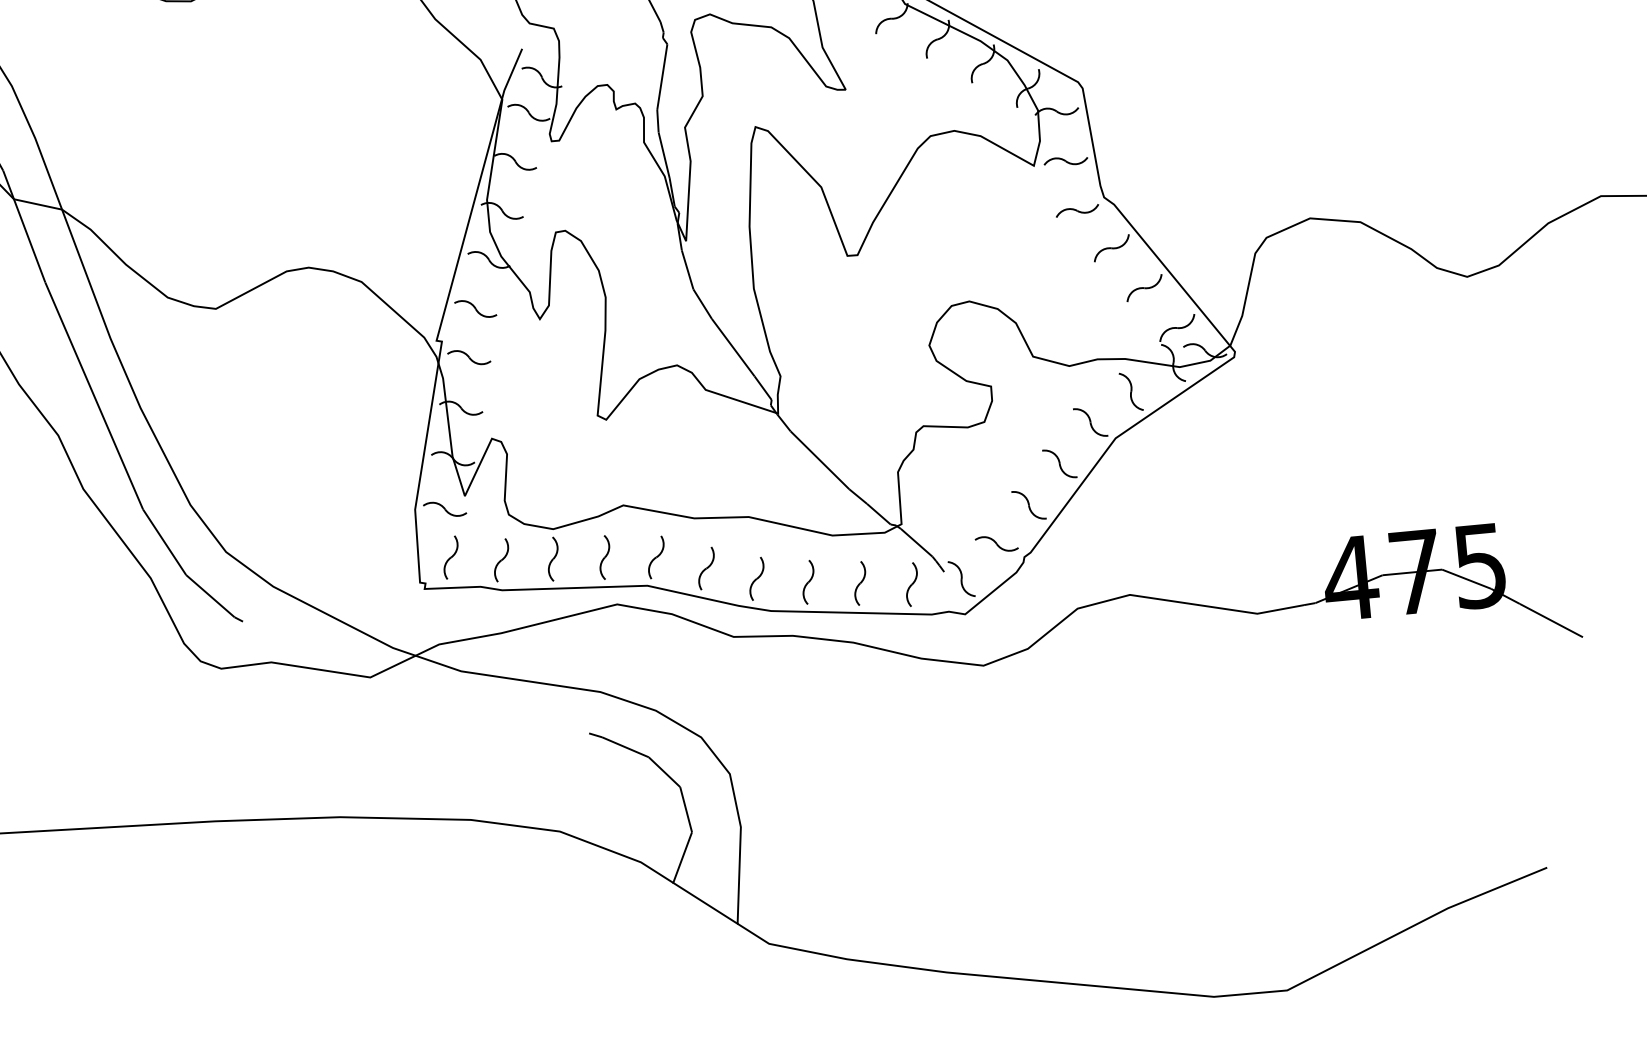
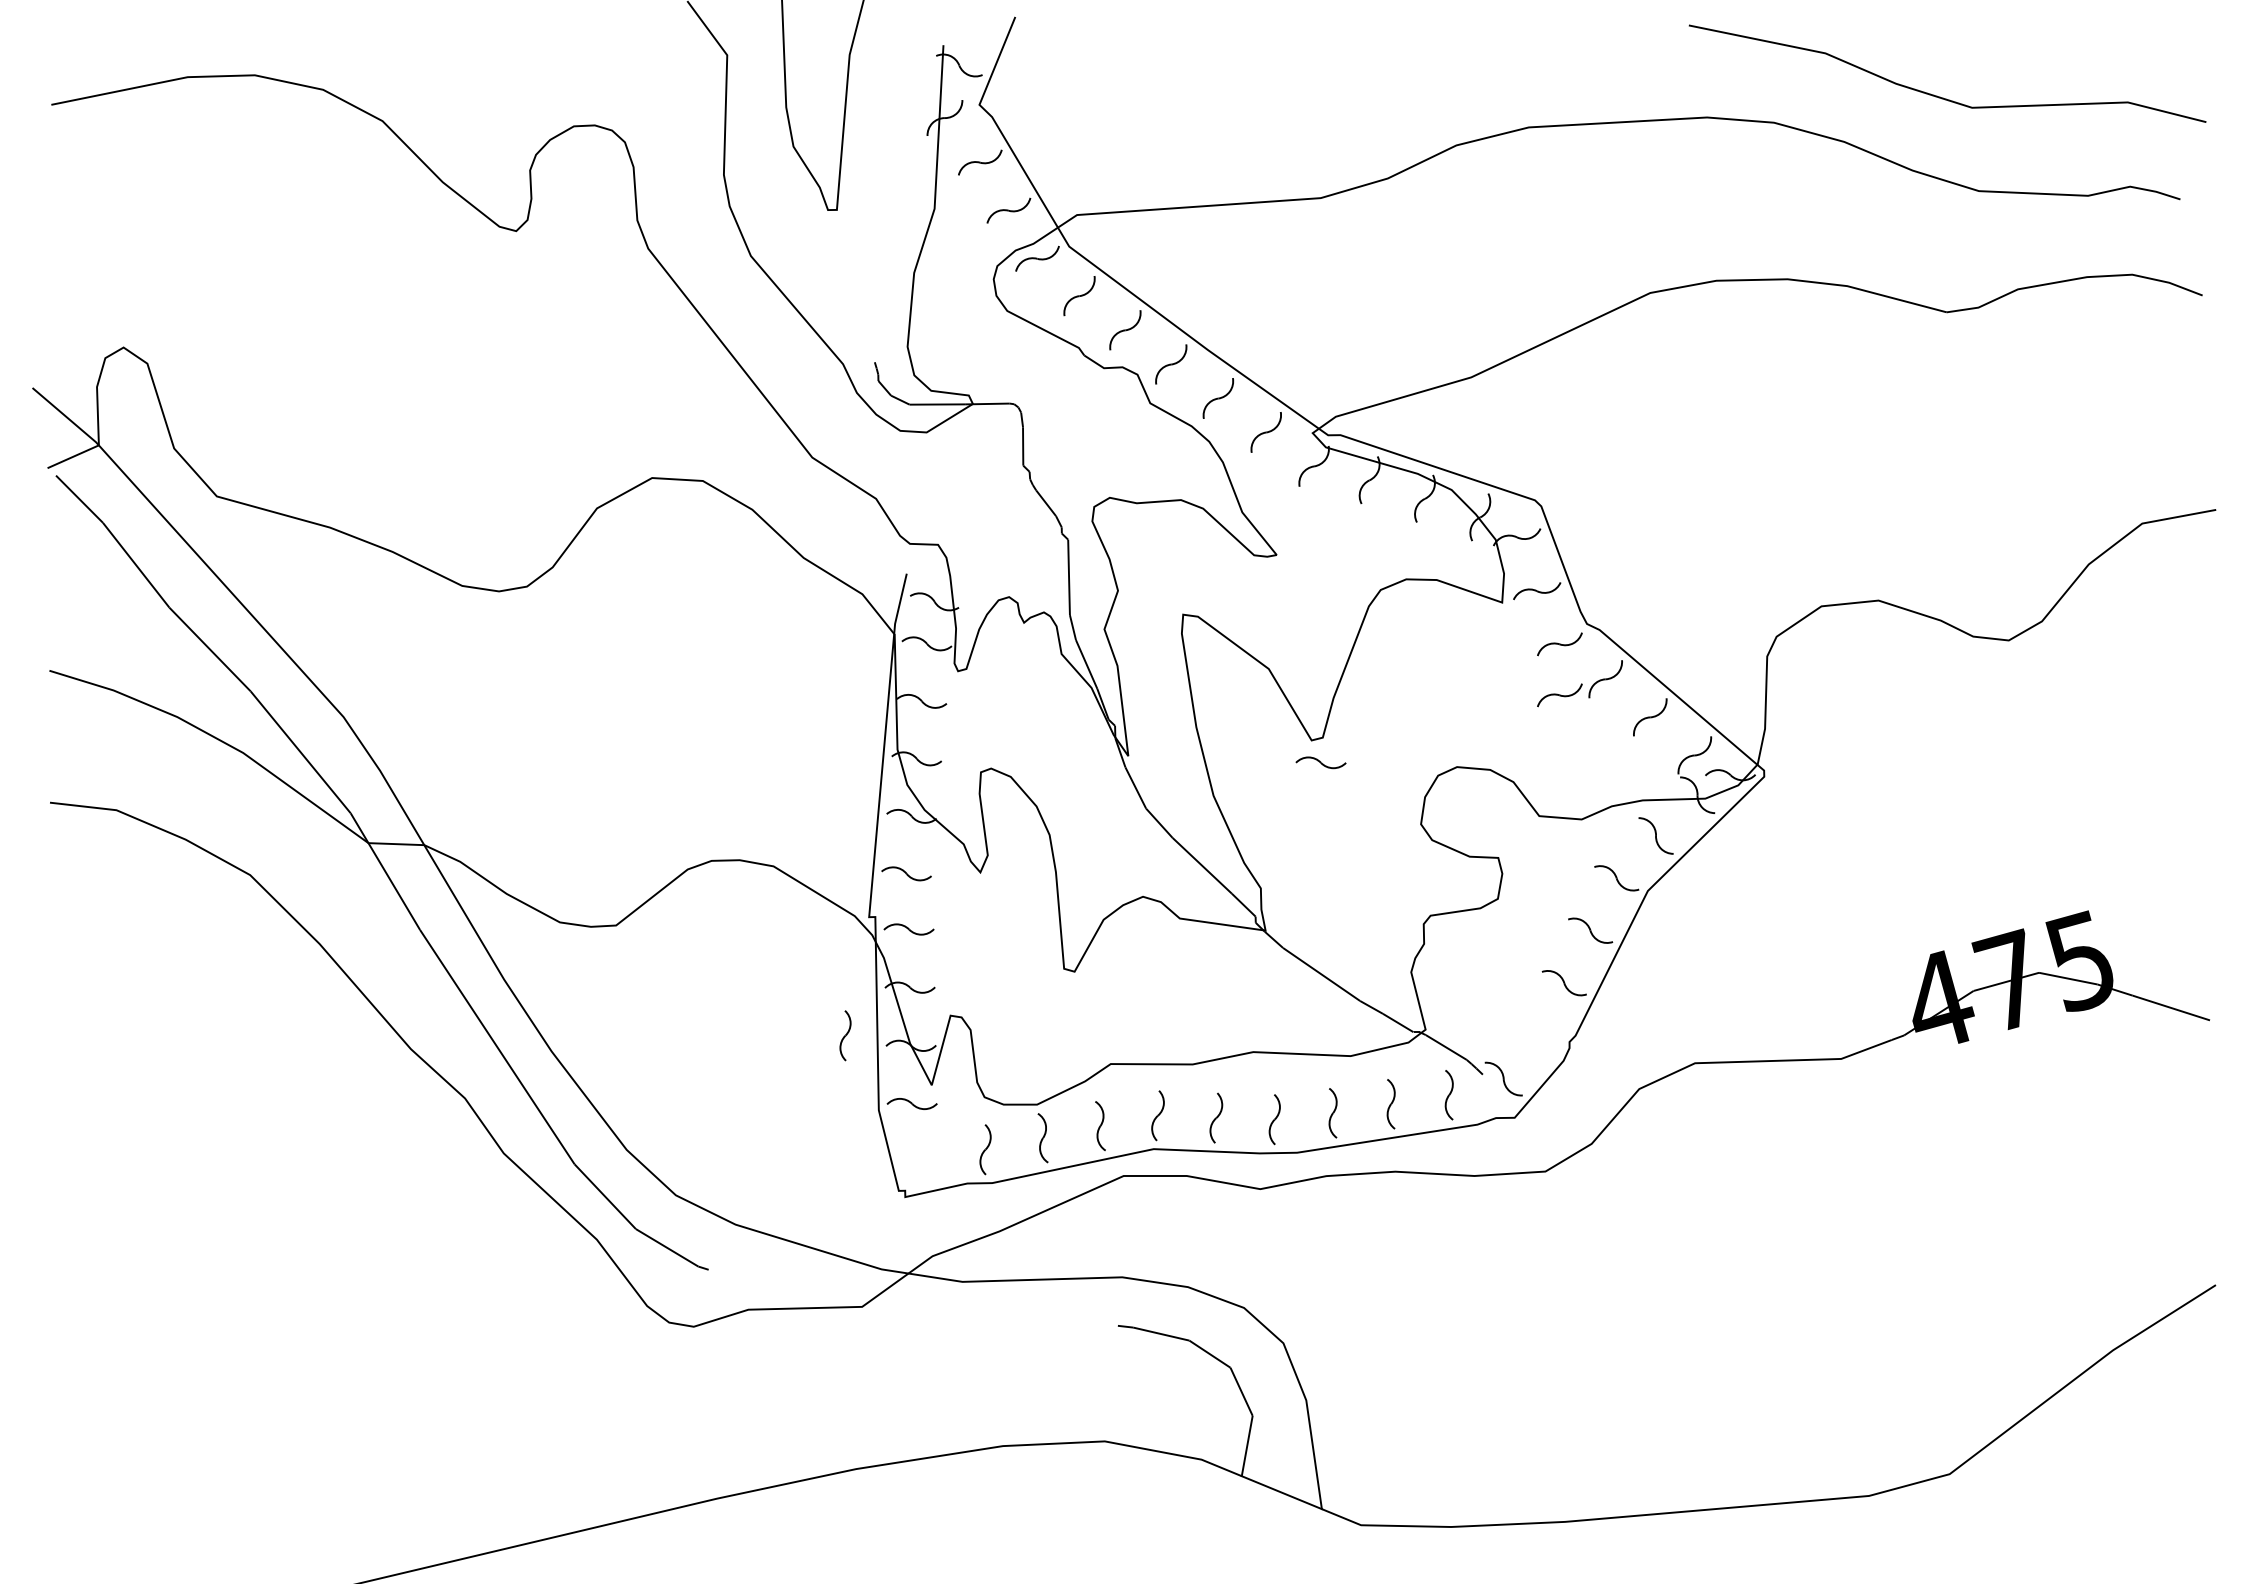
part: (1069, 255) -> (1559, 695), added
part: (996, 543) -> (1320, 762), moved
part: (451, 557) -> (845, 1035), moved

